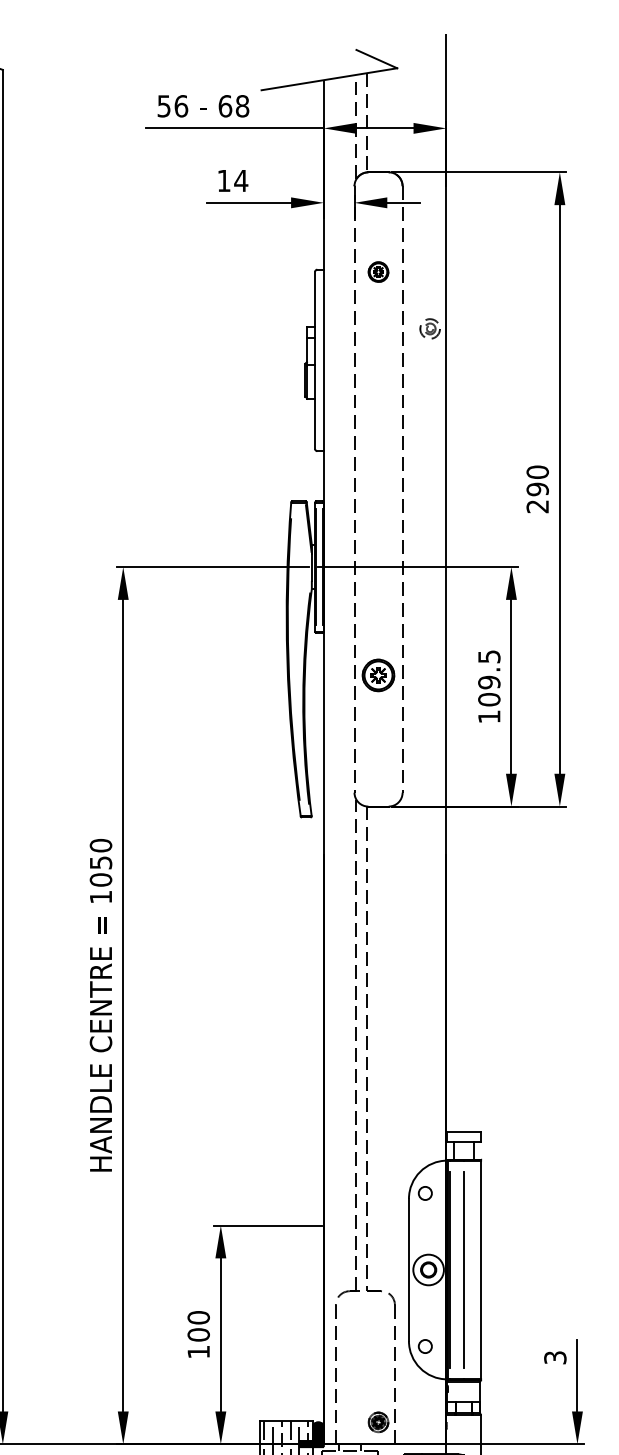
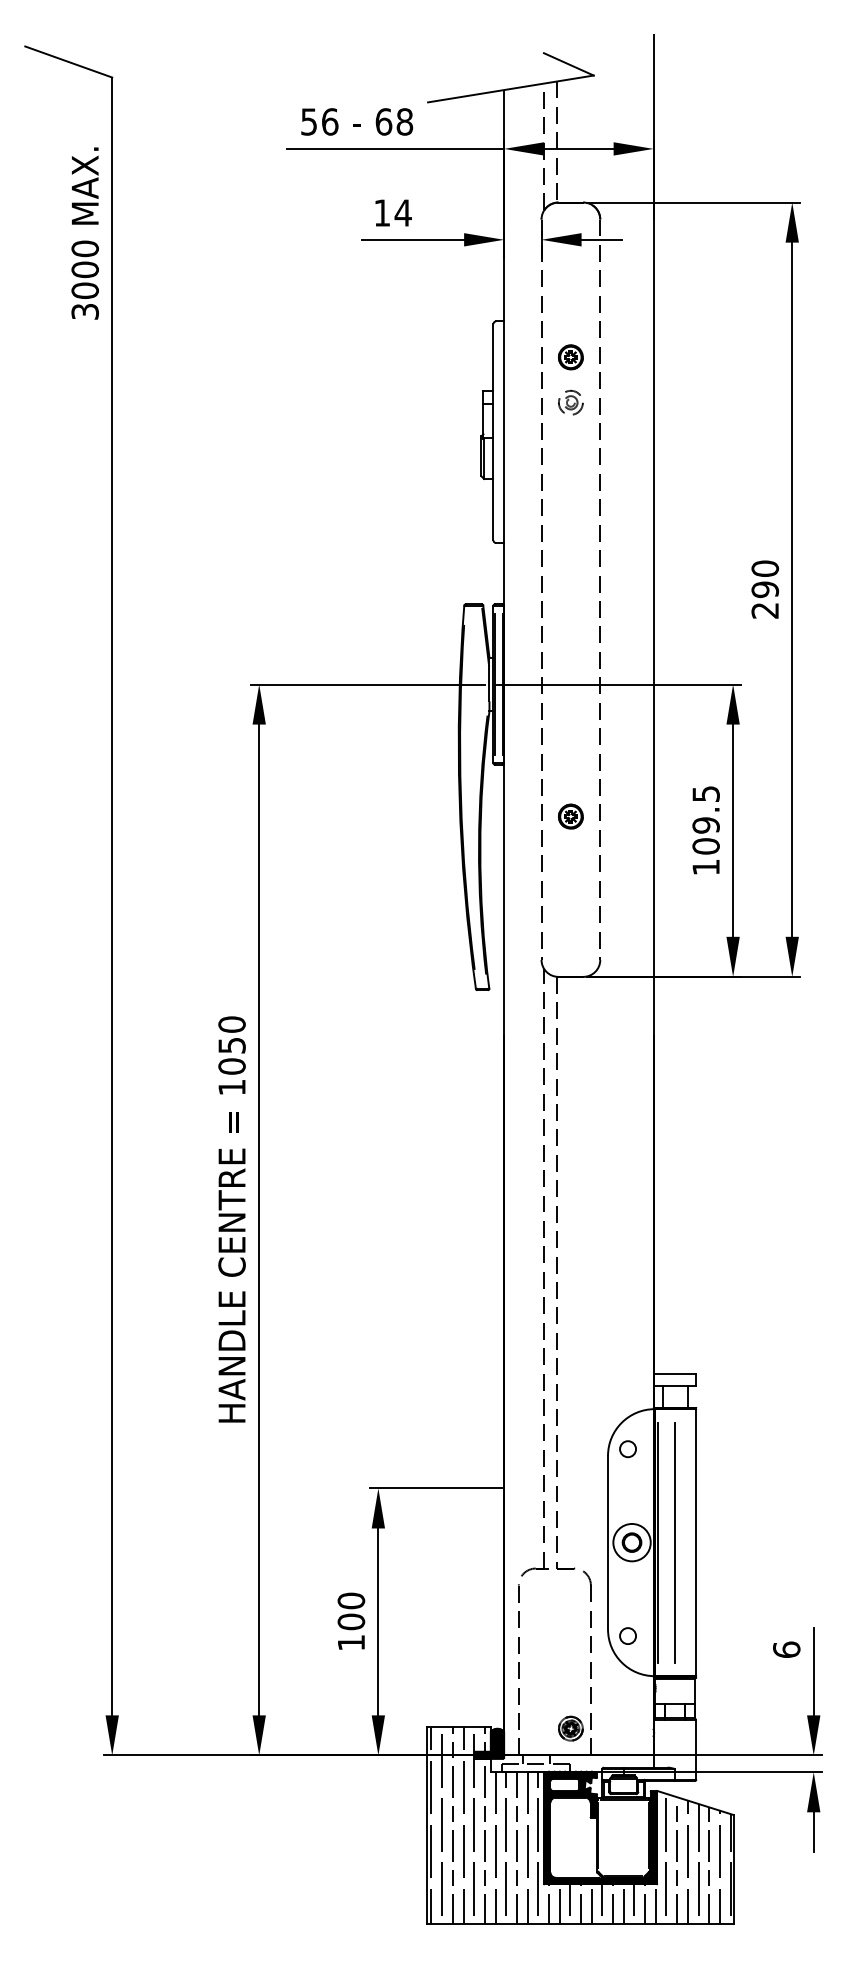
part: (378, 272) -> (570, 357), moved
part: (429, 328) -> (570, 402), moved
part: (378, 675) -> (570, 816), size x0.62
text: (555, 1357) -> (786, 1649), 3 -> 6

